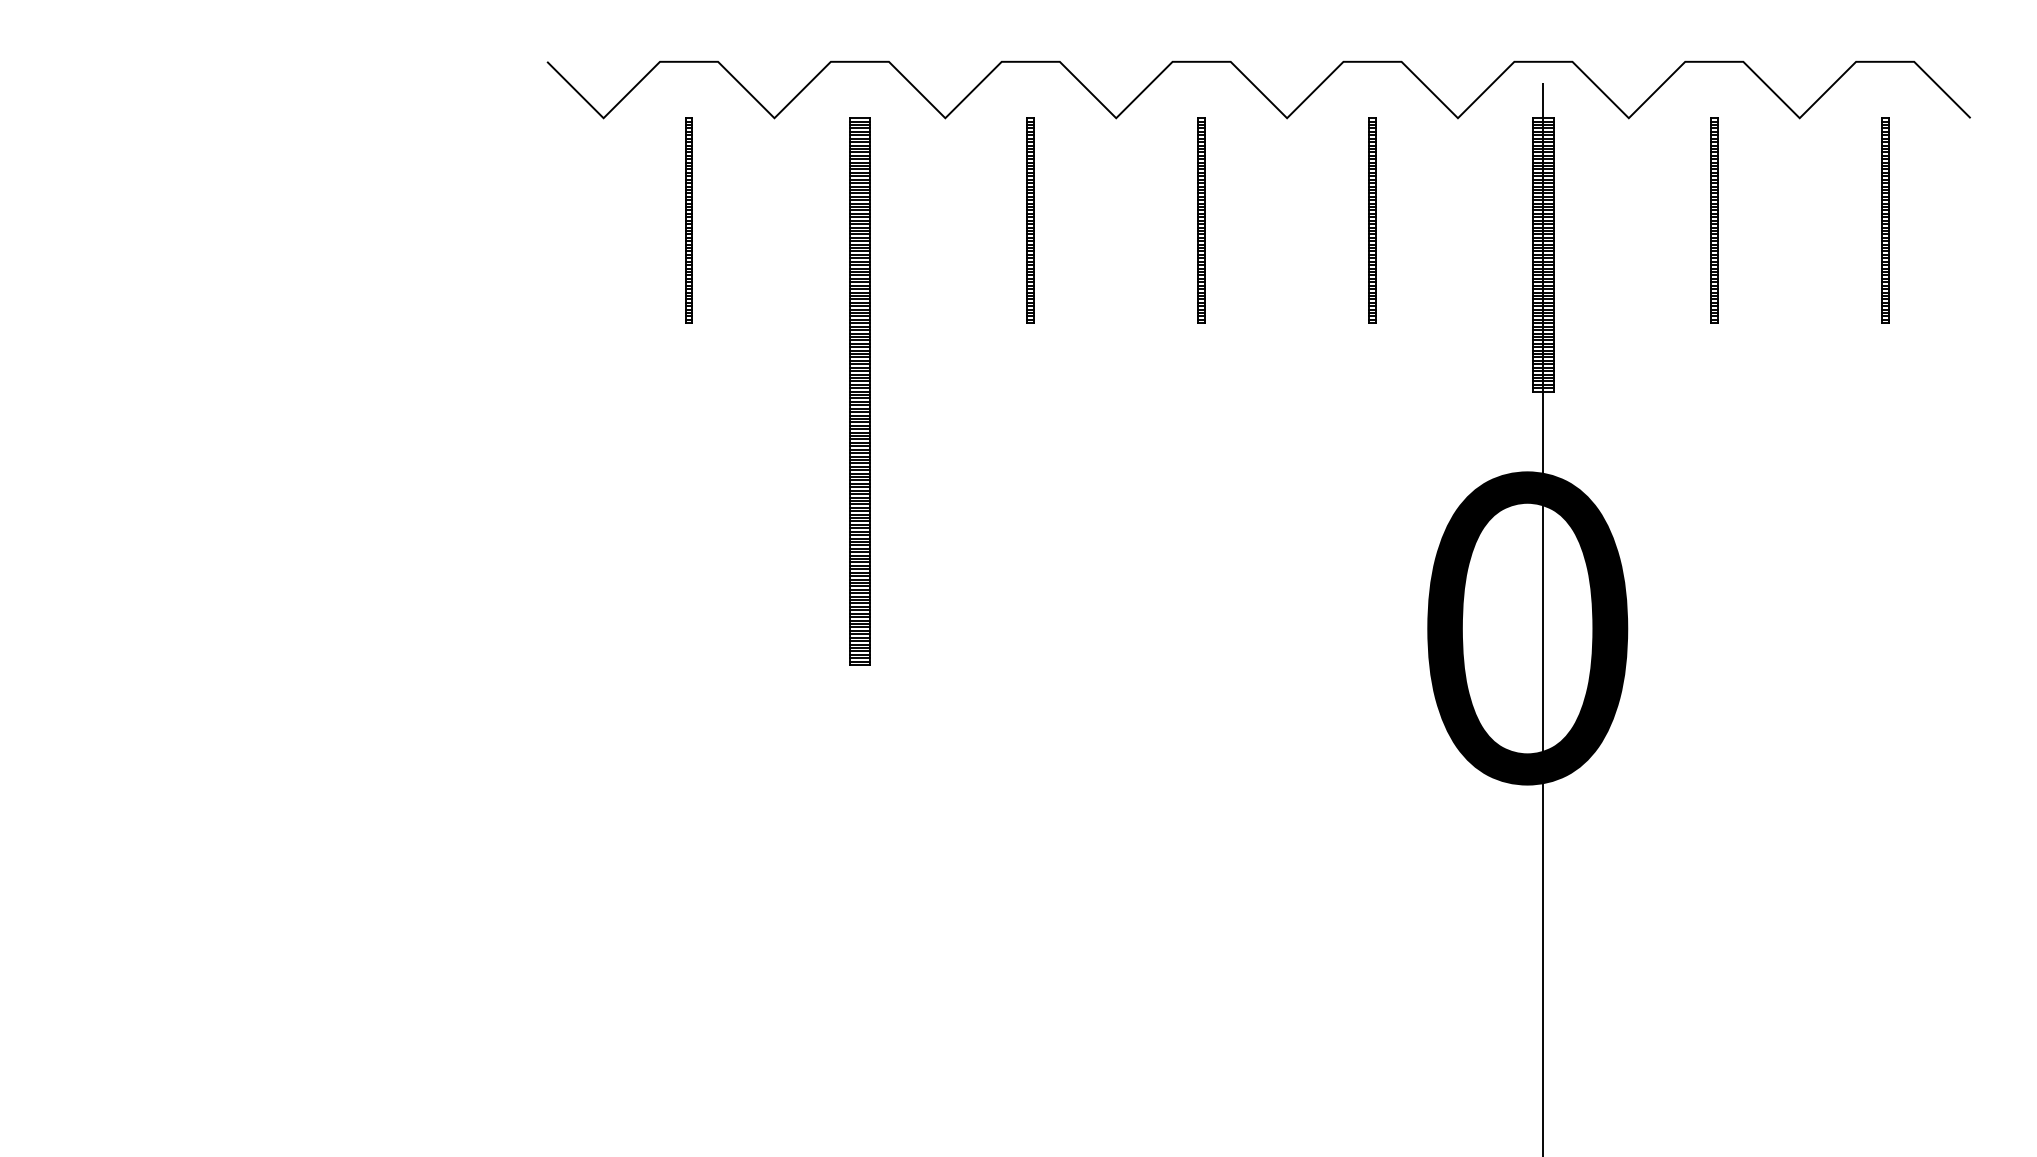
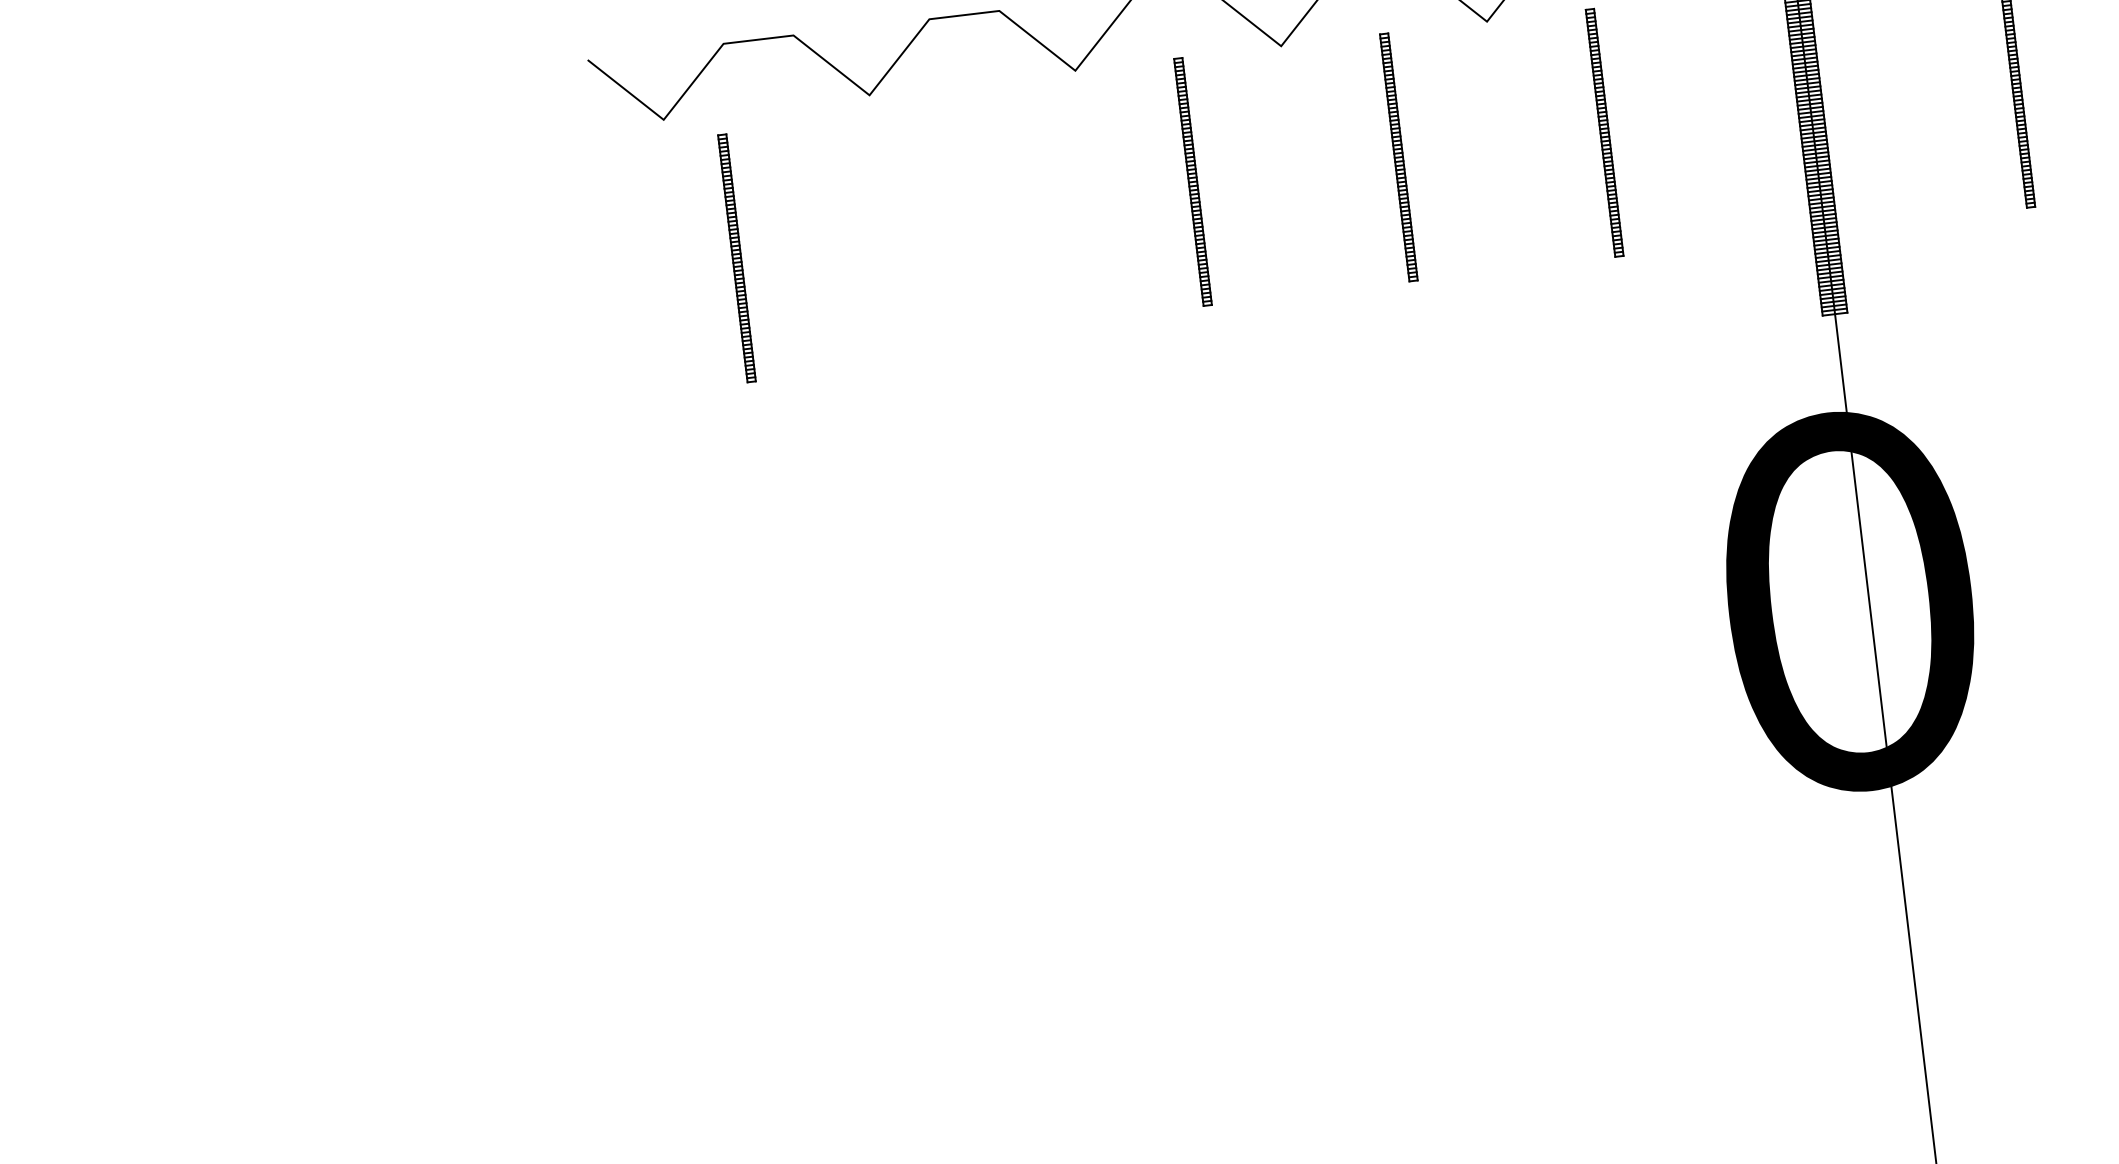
part: (688, 220) -> (736, 258), moved
part: (859, 391) -> (1011, 412), removed

